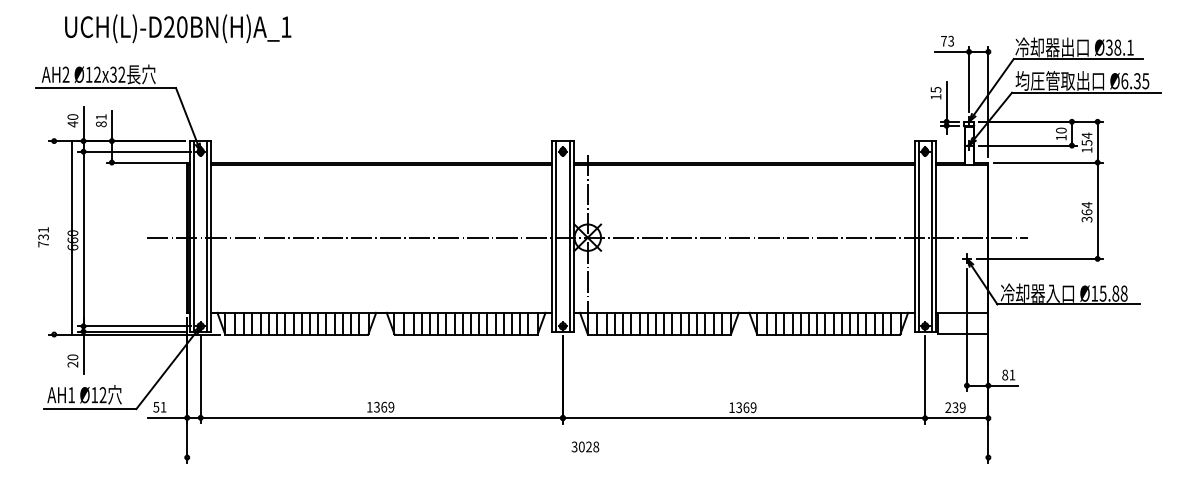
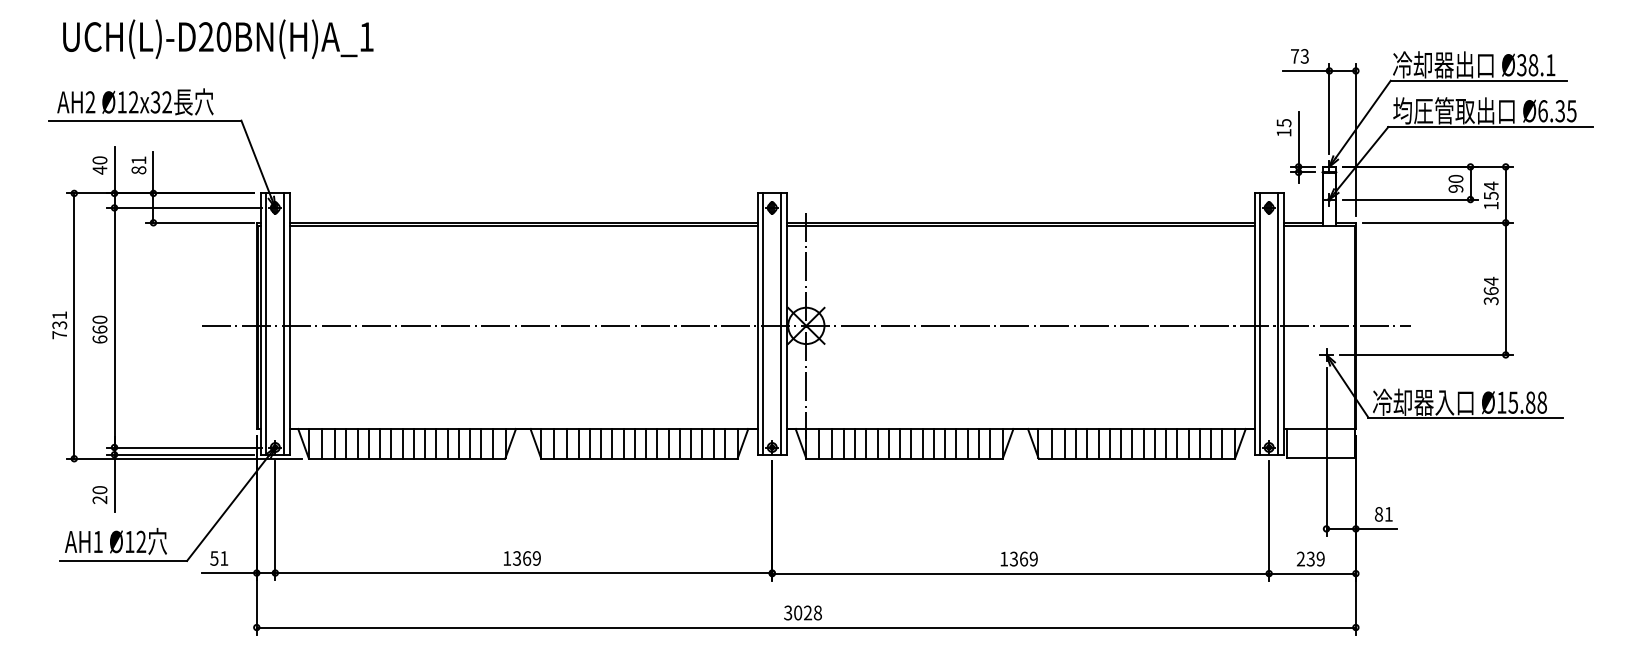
text: (178, 28) -> (218, 38), moved
text: (1061, 137) -> (1456, 188), 10 -> 90
line: (72, 237) -> (74, 325), moved
line: (587, 457) -> (805, 627), added

